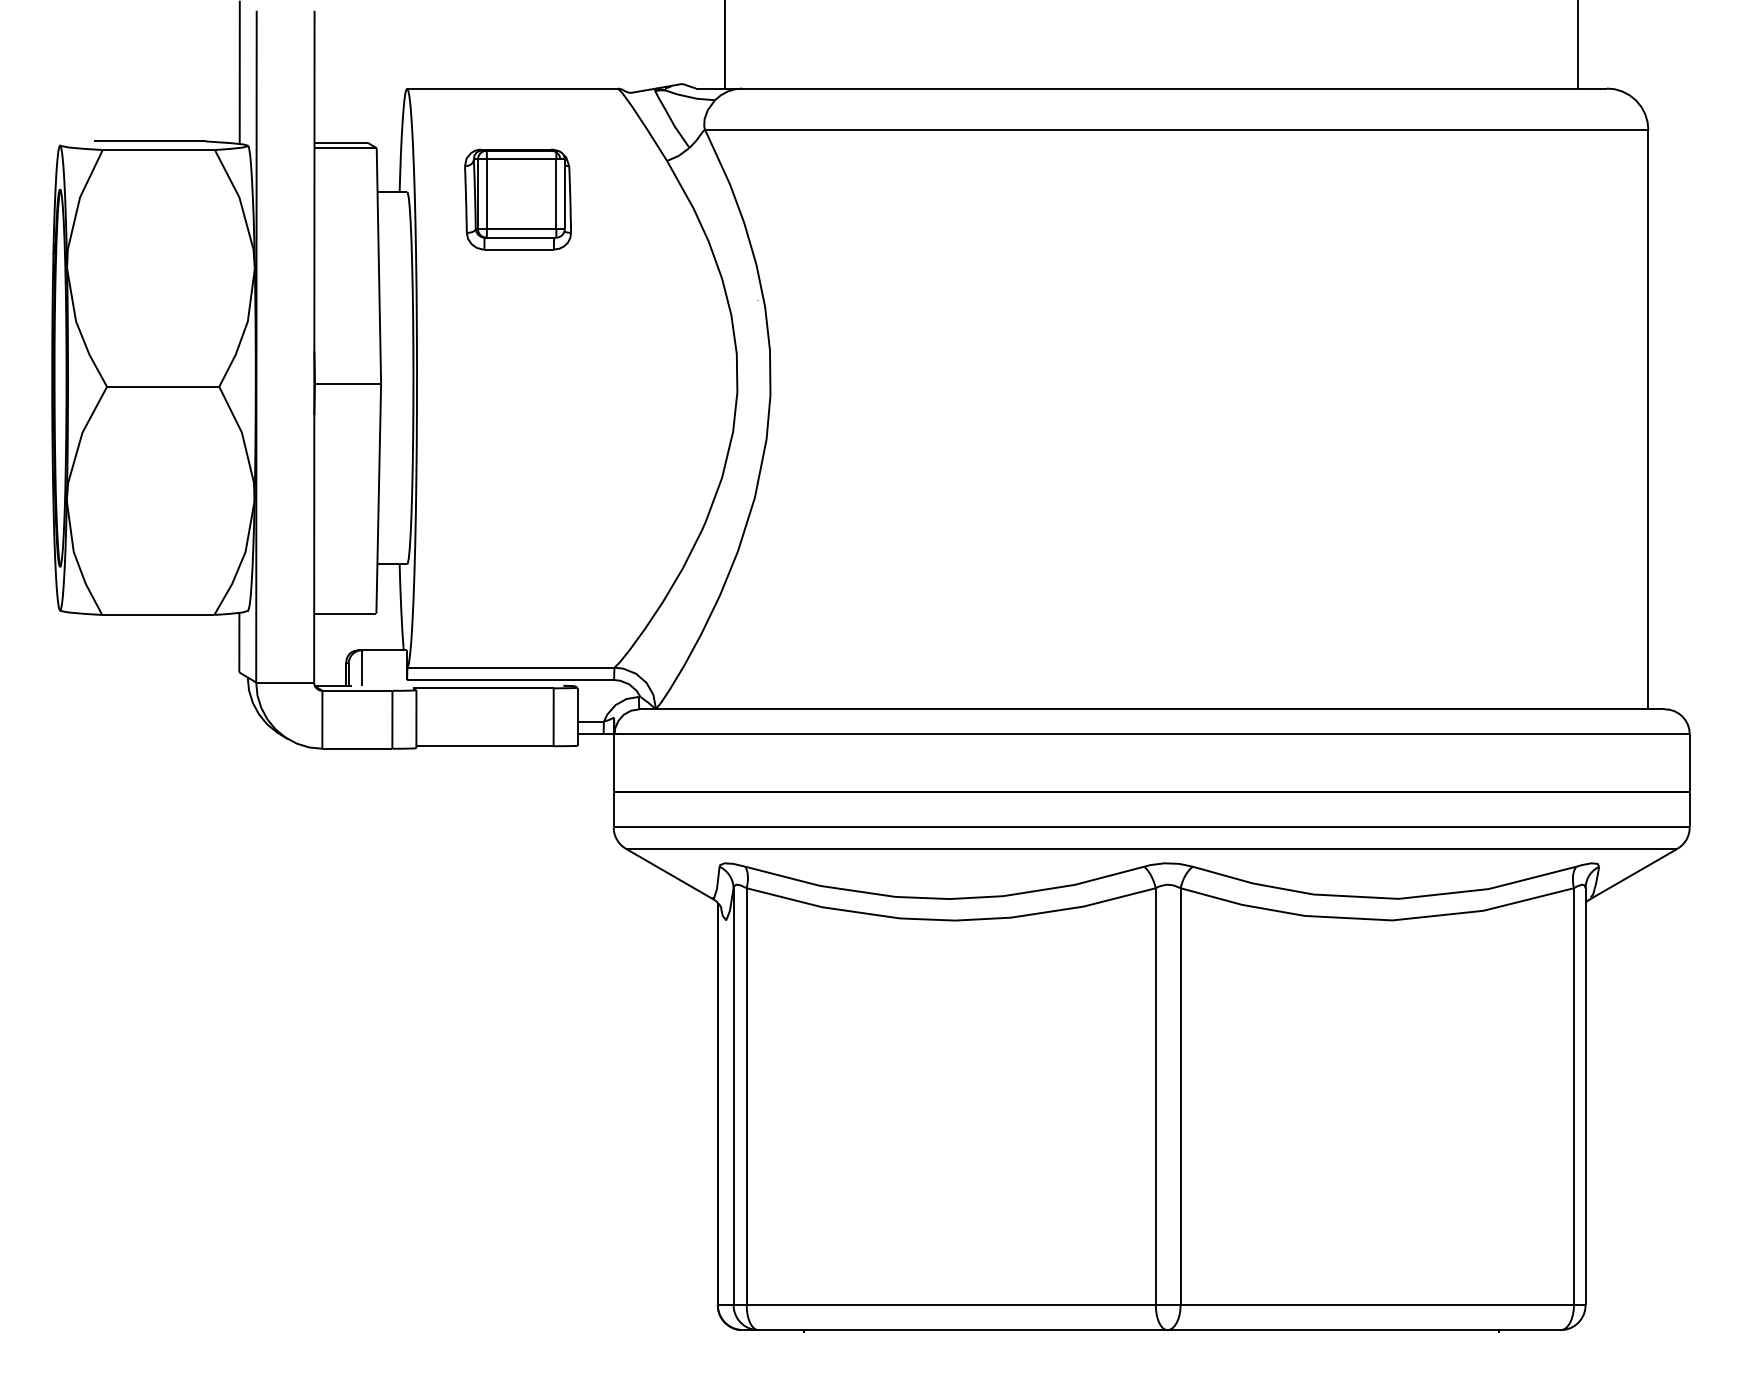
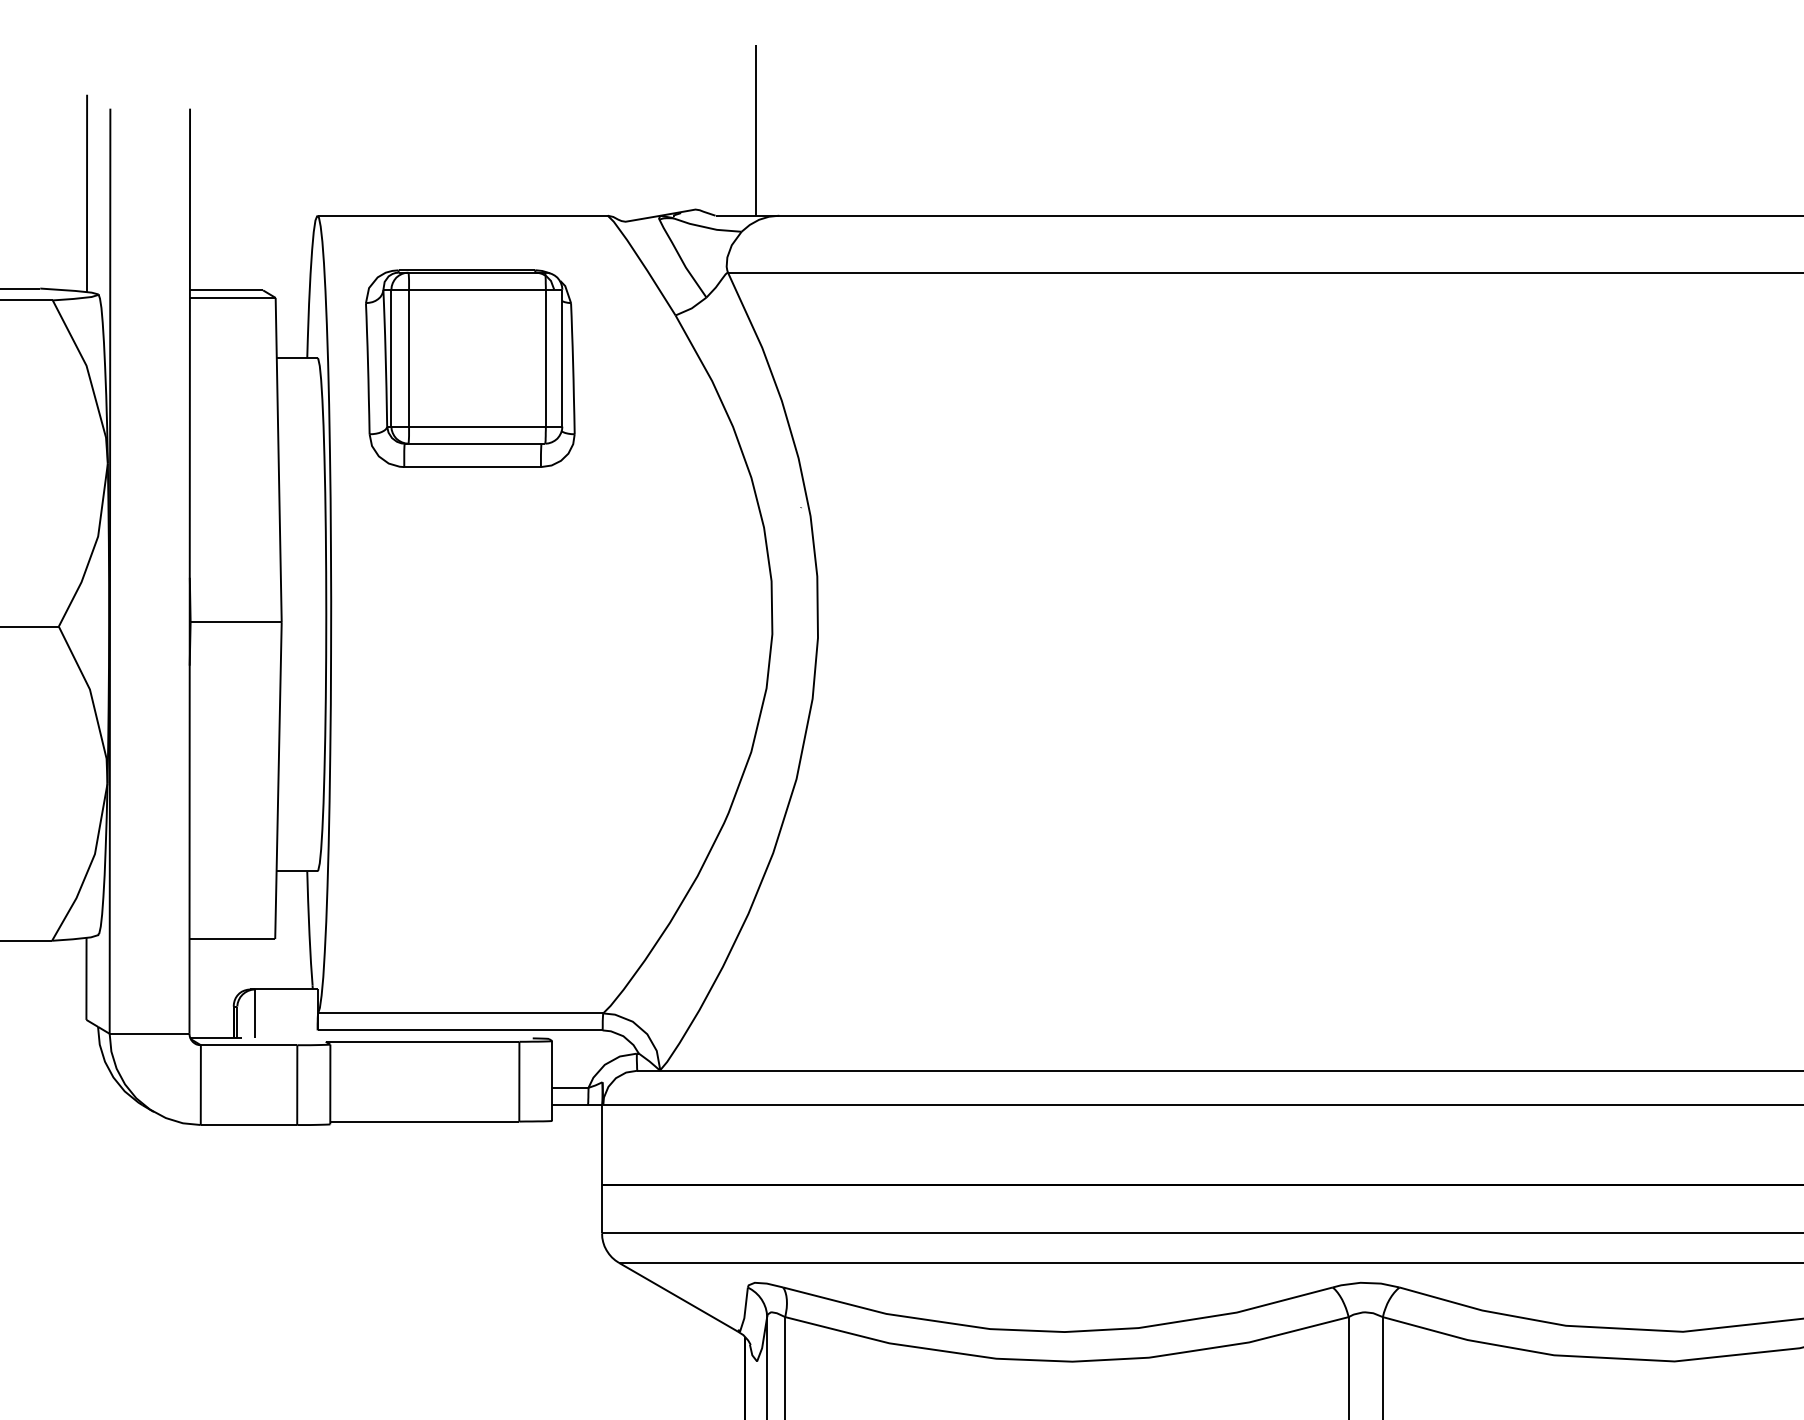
part: (517, 199) -> (469, 368), size x1.43

